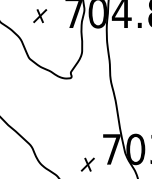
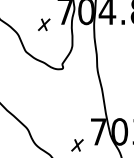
part: (40, 16) -> (44, 25), moved

